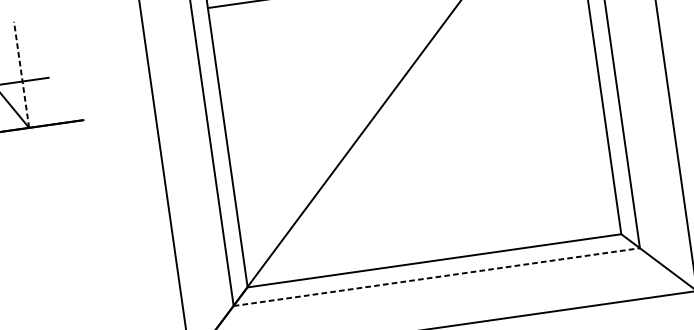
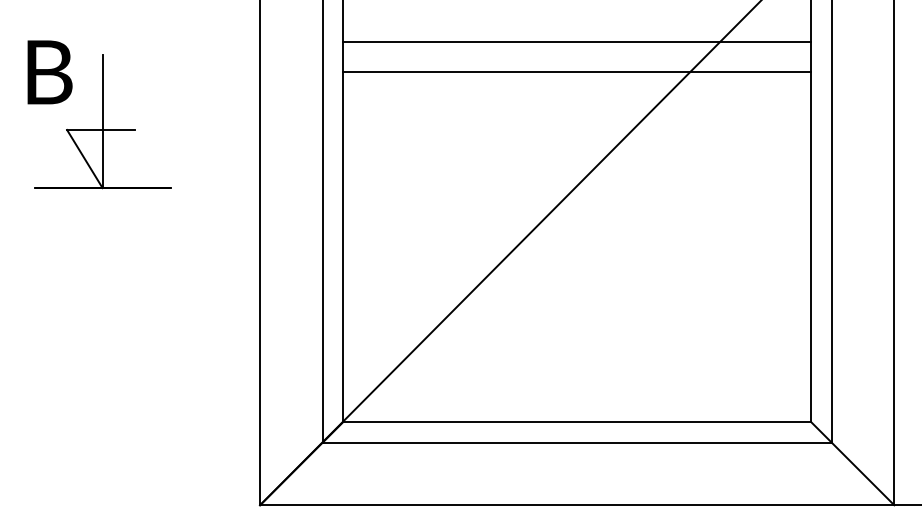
line: (21, 74) -> (102, 121), dashed -> solid
line: (437, 276) -> (577, 442), dashed -> solid

